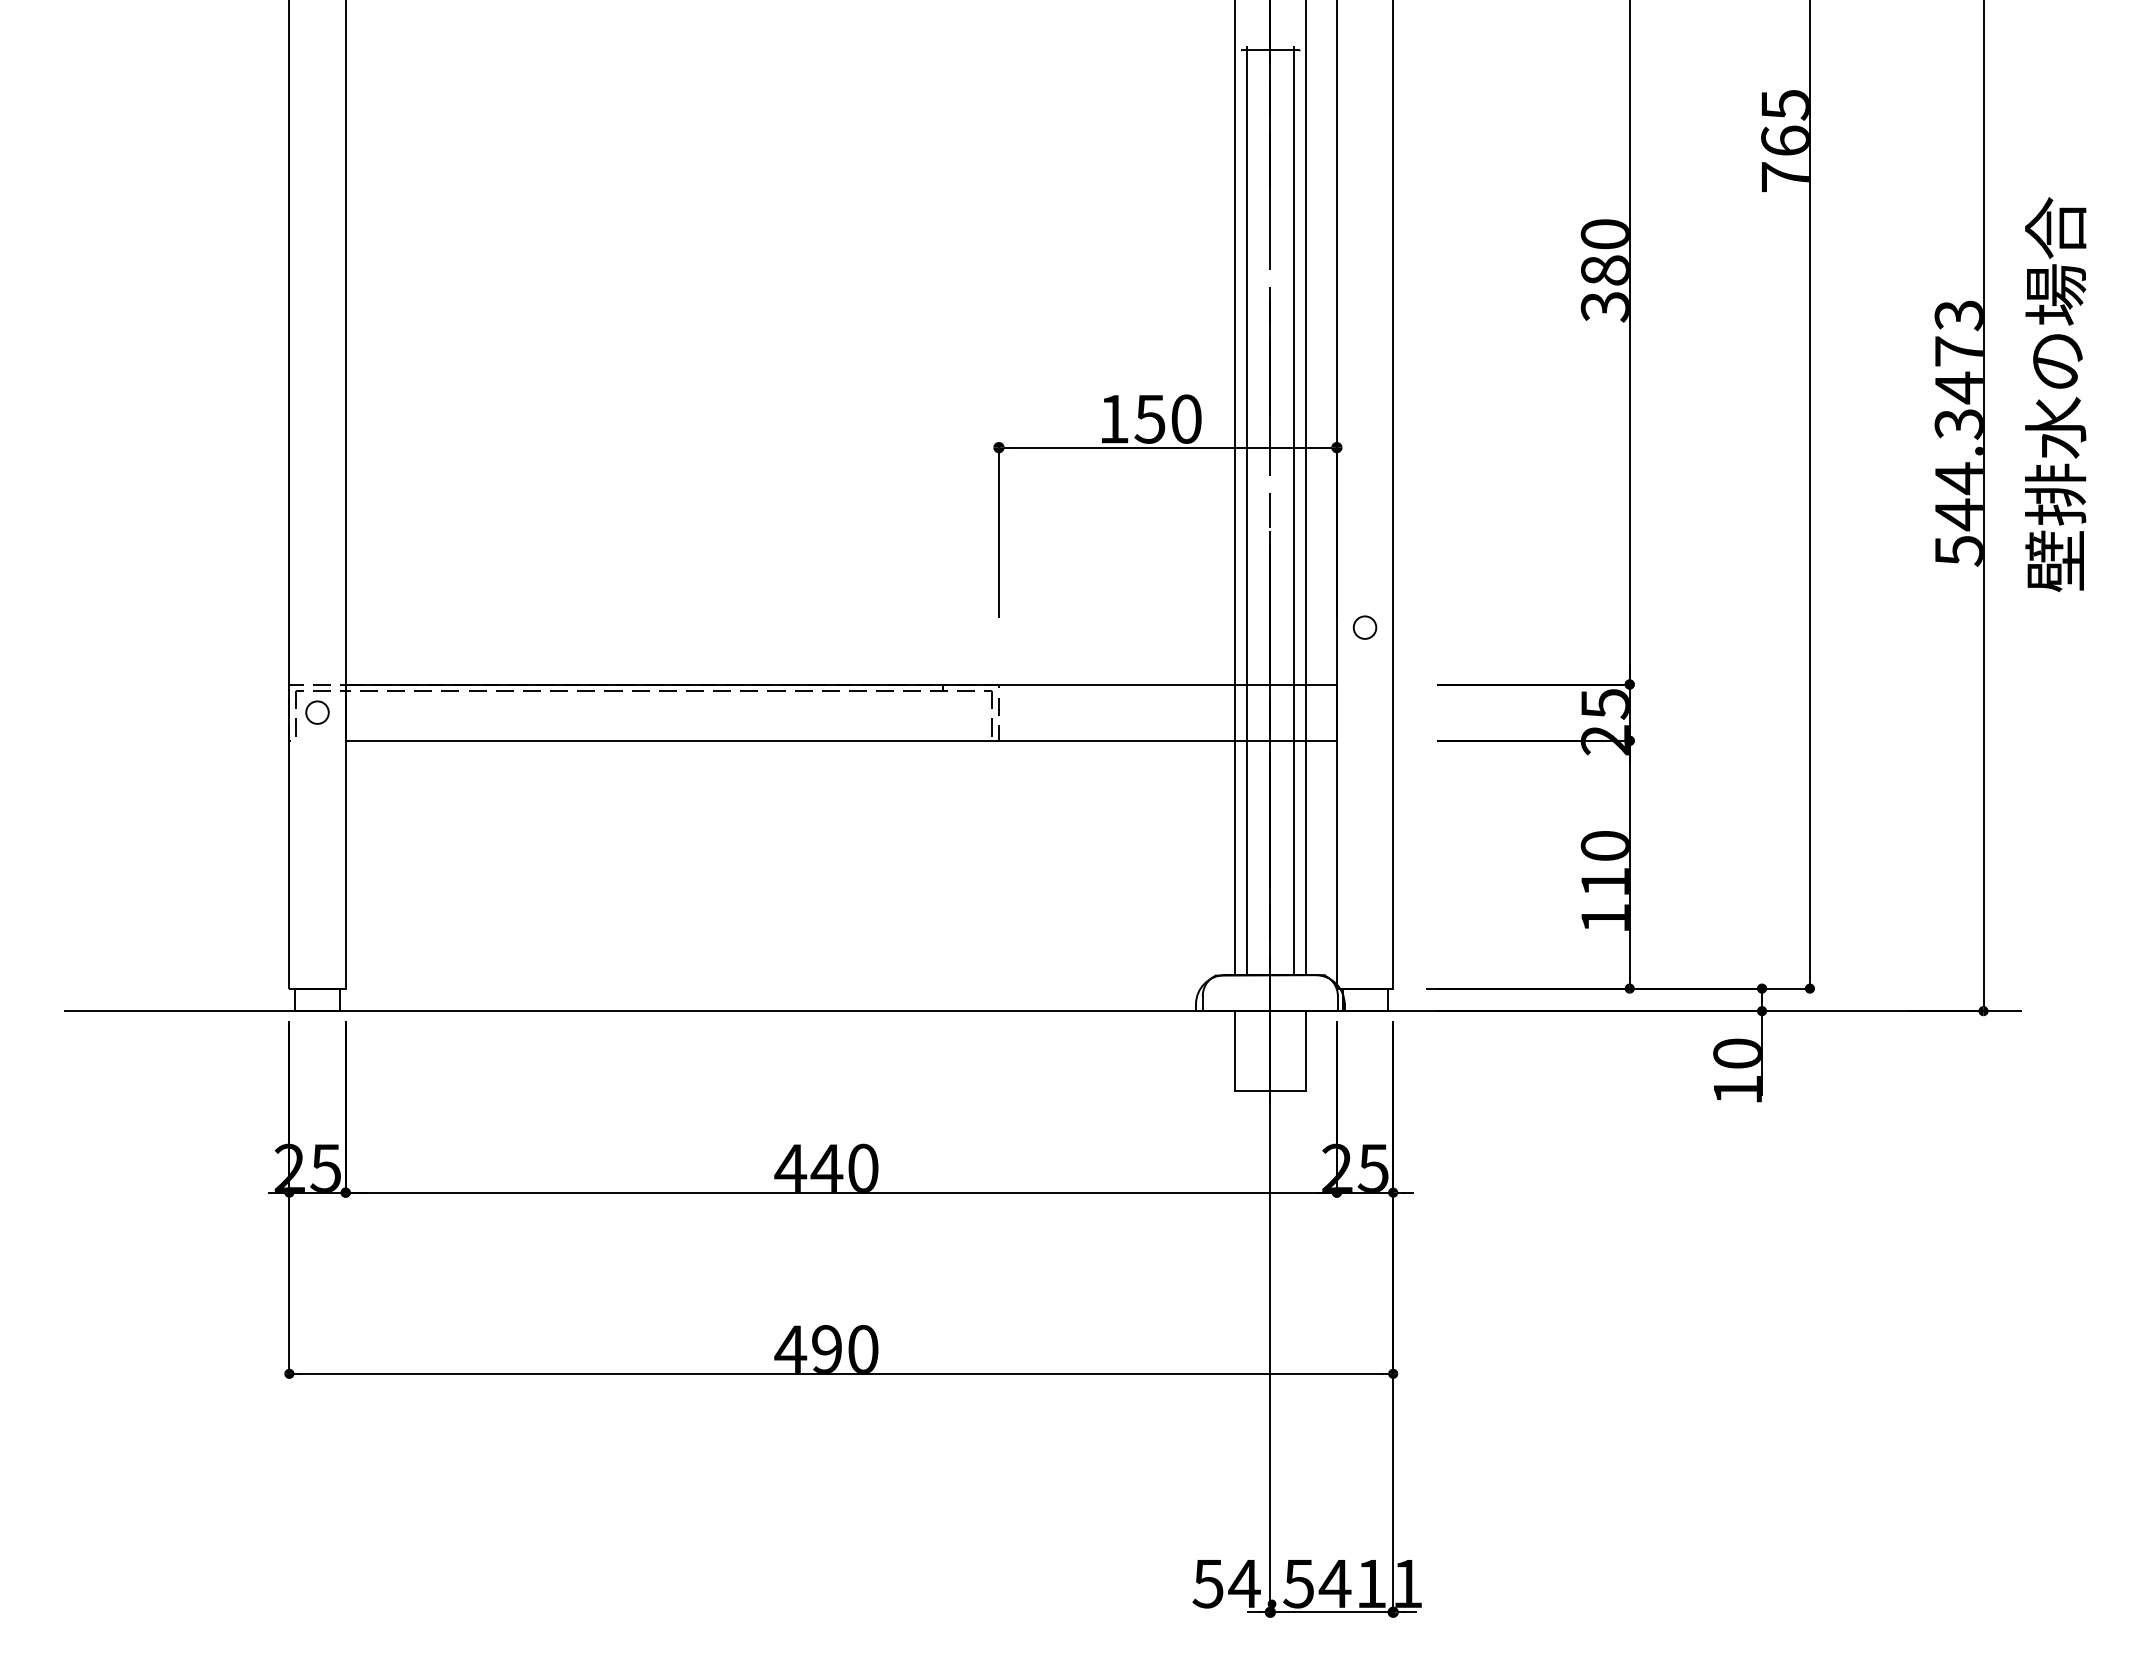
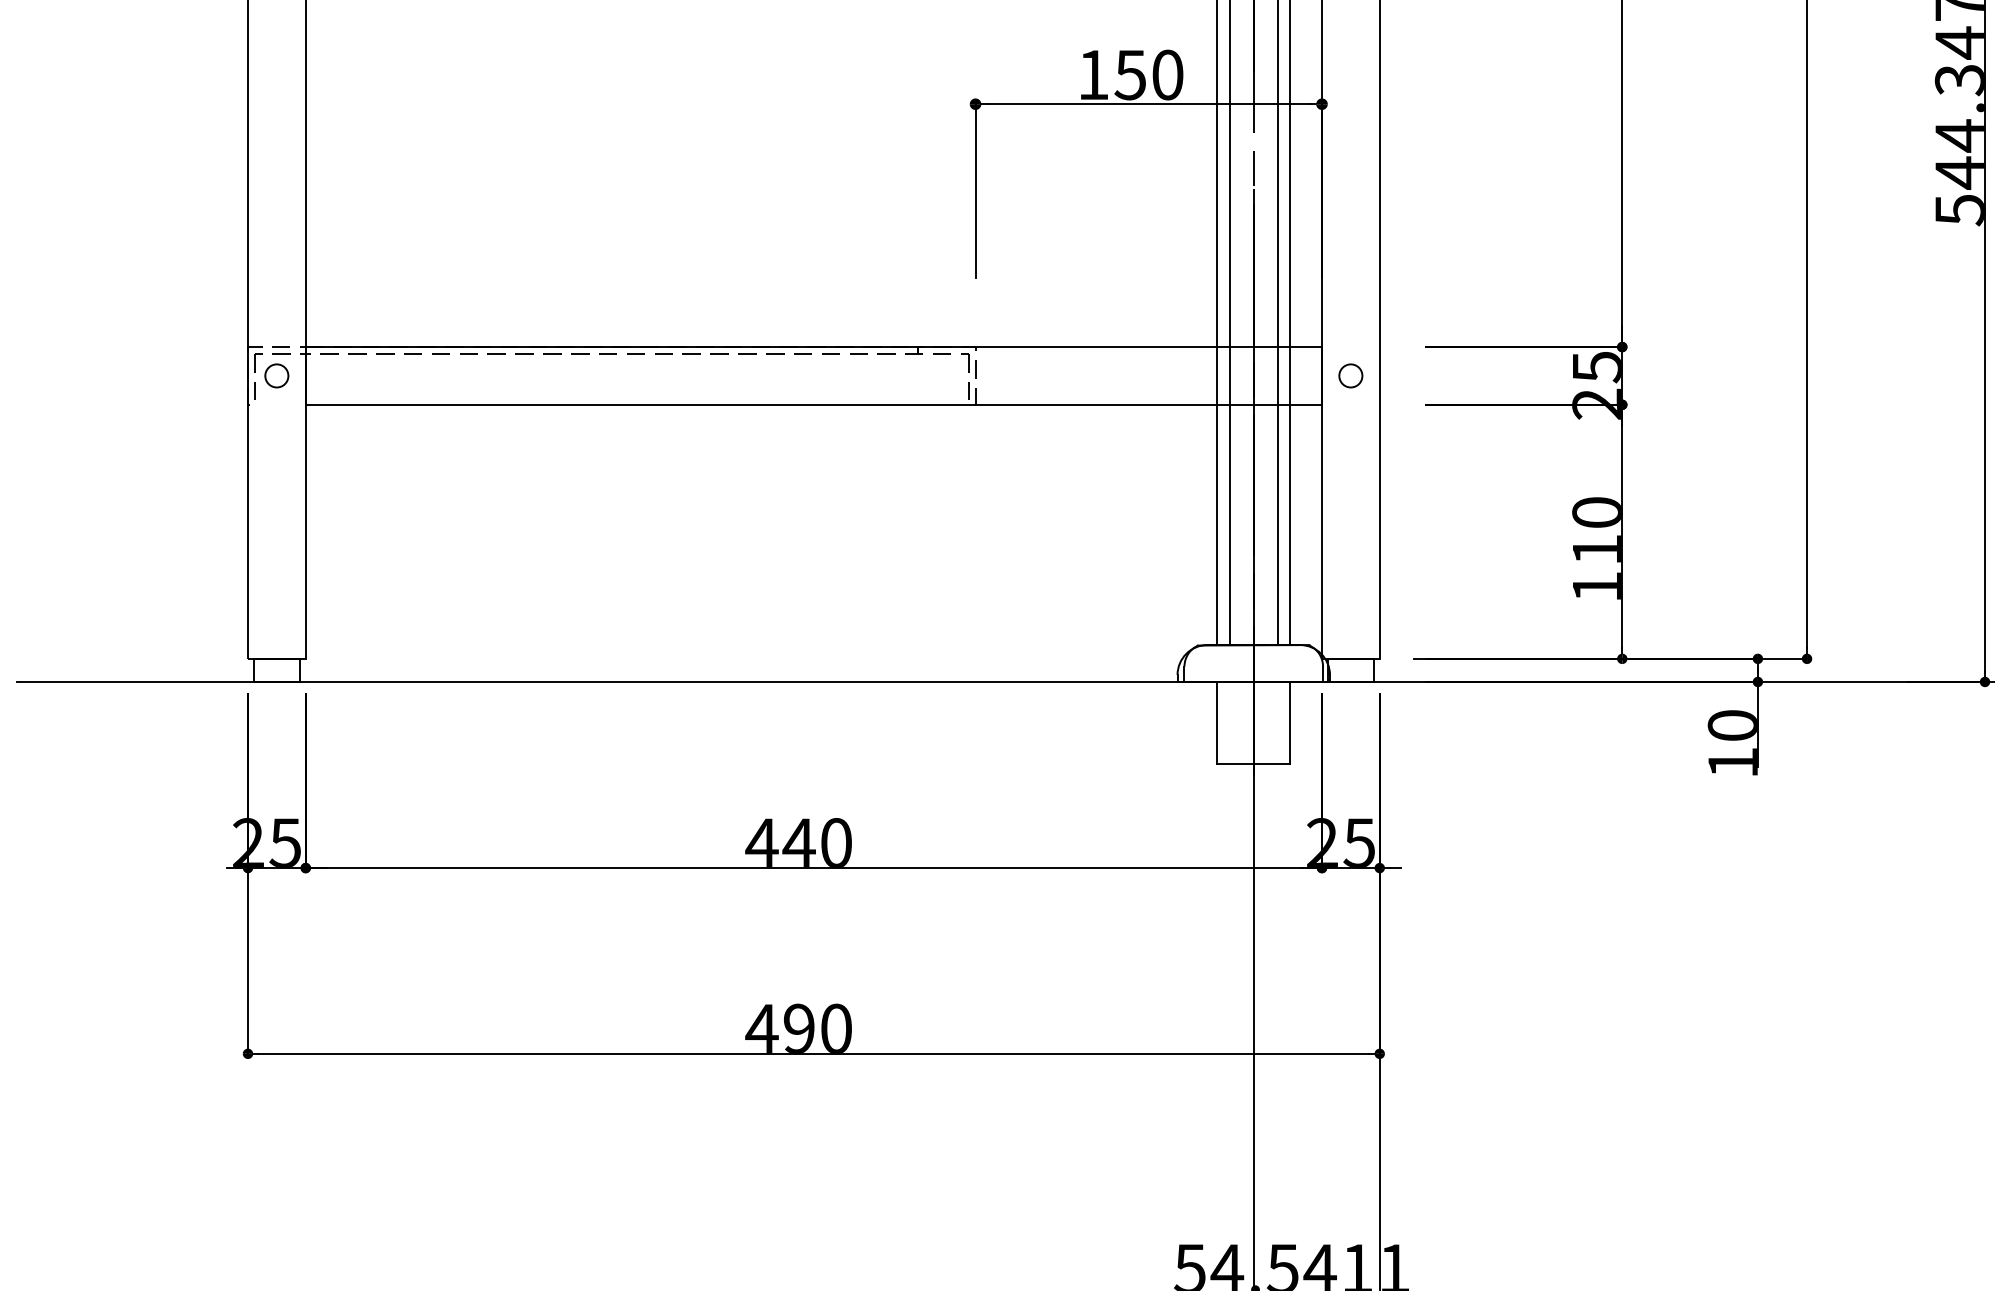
circle: (1364, 627) -> (1350, 375), moved

